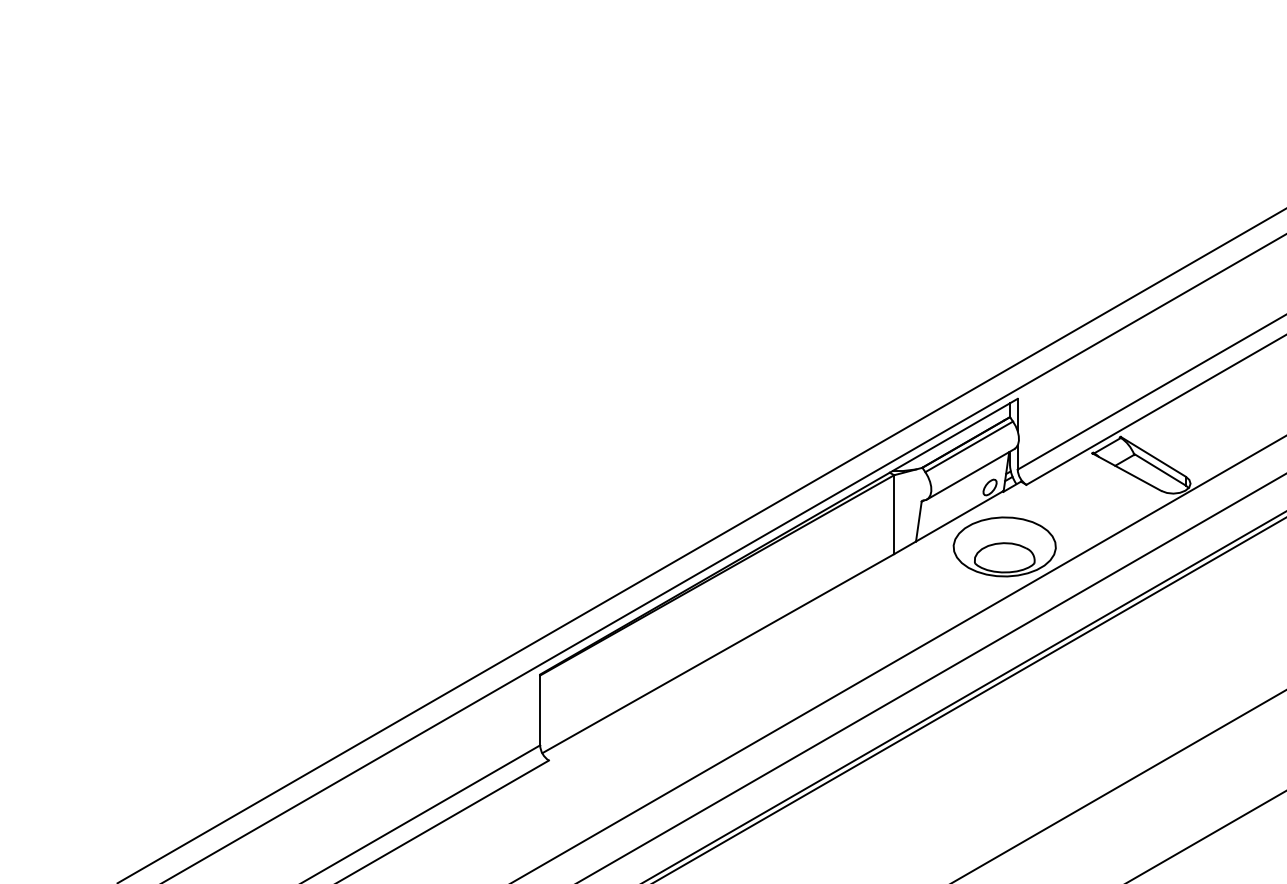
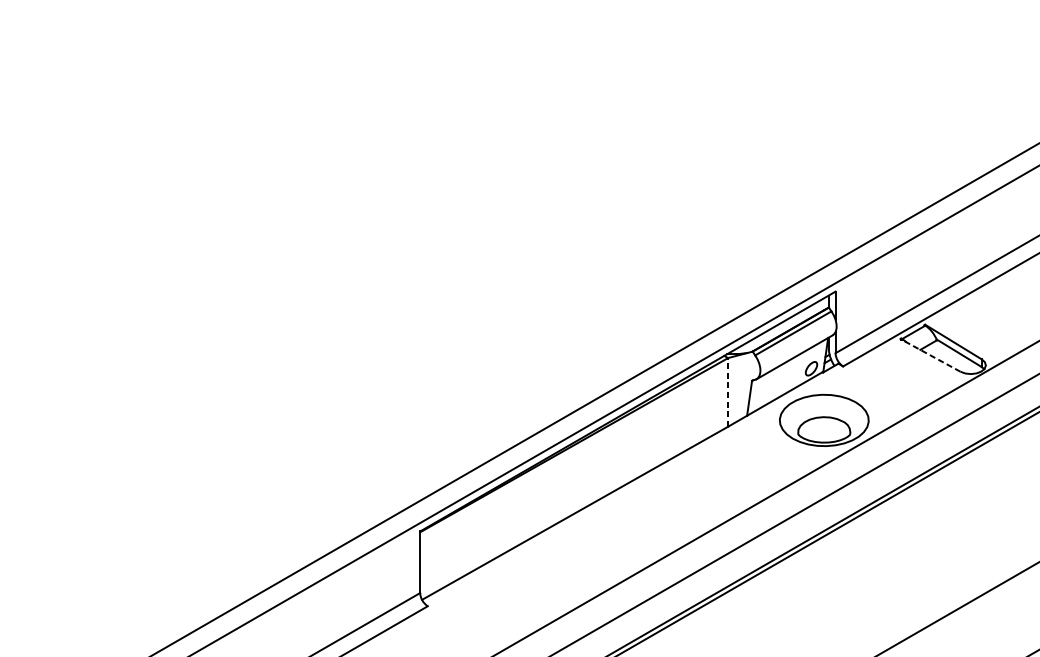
line: (1126, 471) -> (930, 354), solid -> dashed
line: (894, 514) -> (728, 392), solid -> dashed

